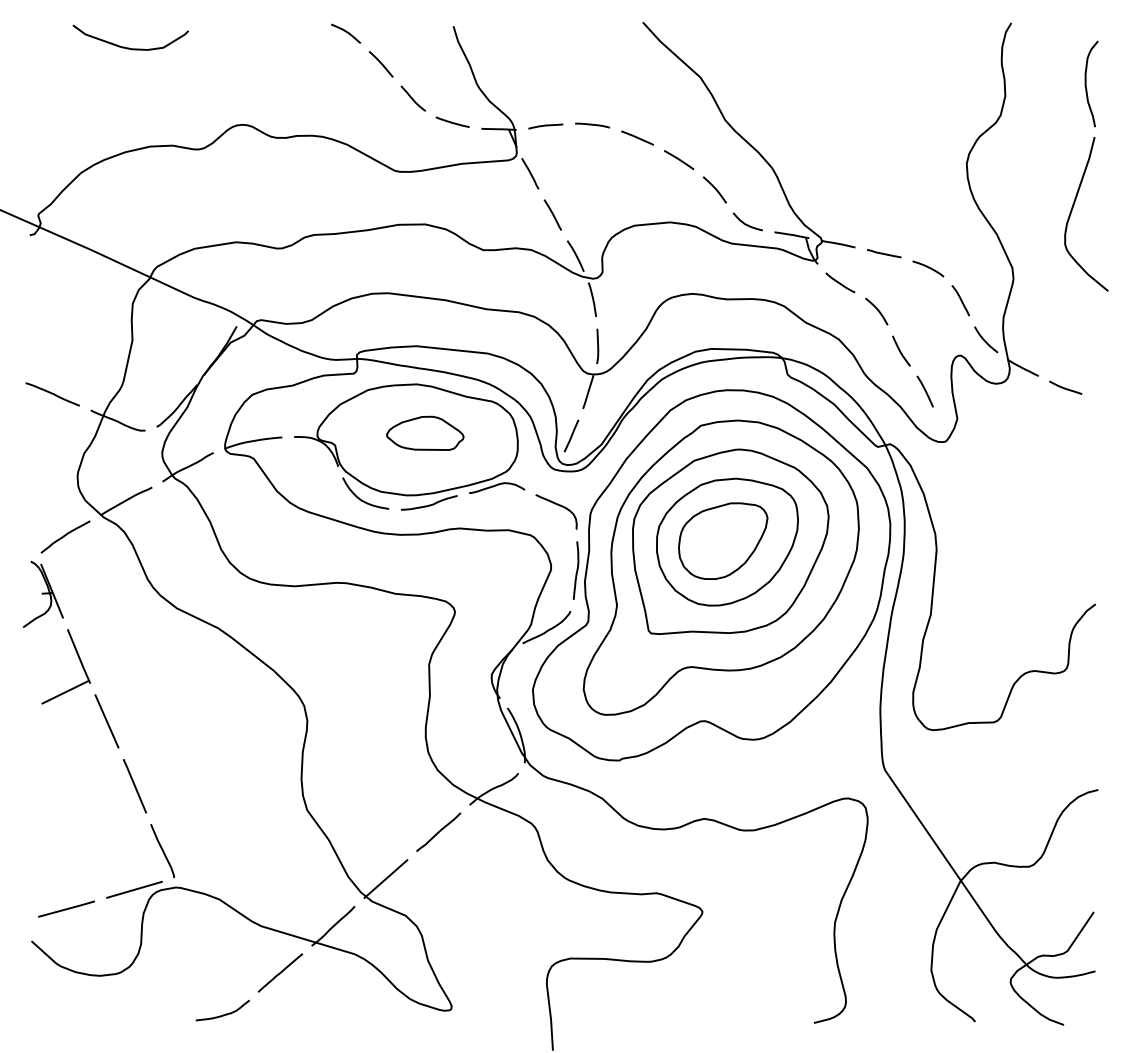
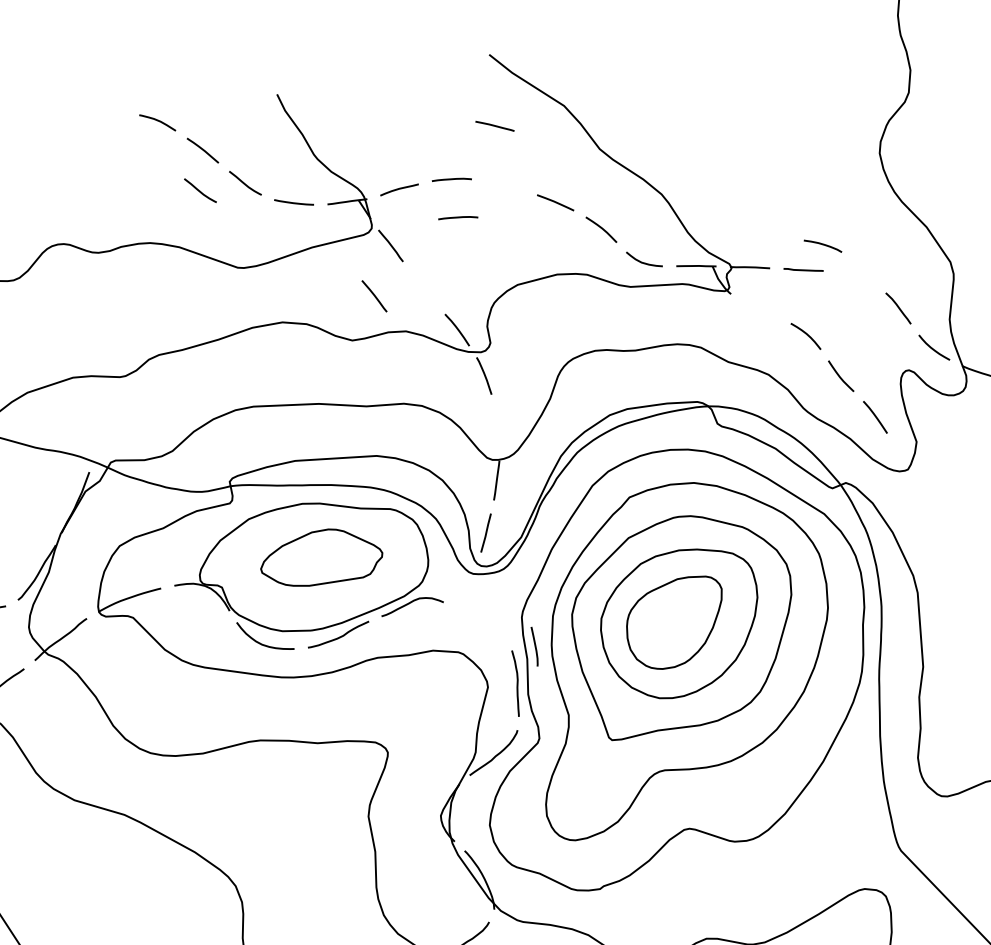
curve: (373, 98) -> (200, 190), added
line: (637, 137) -> (494, 125), moved
line: (592, 159) -> (458, 218), added
line: (552, 214) -> (373, 295), moved
curve: (928, 268) -> (823, 245), moved
line: (840, 282) -> (759, 310), removed
line: (597, 345) -> (534, 645), moved
part: (425, 432) -> (321, 556), size x1.4
curve: (559, 506) -> (485, 614), removed

